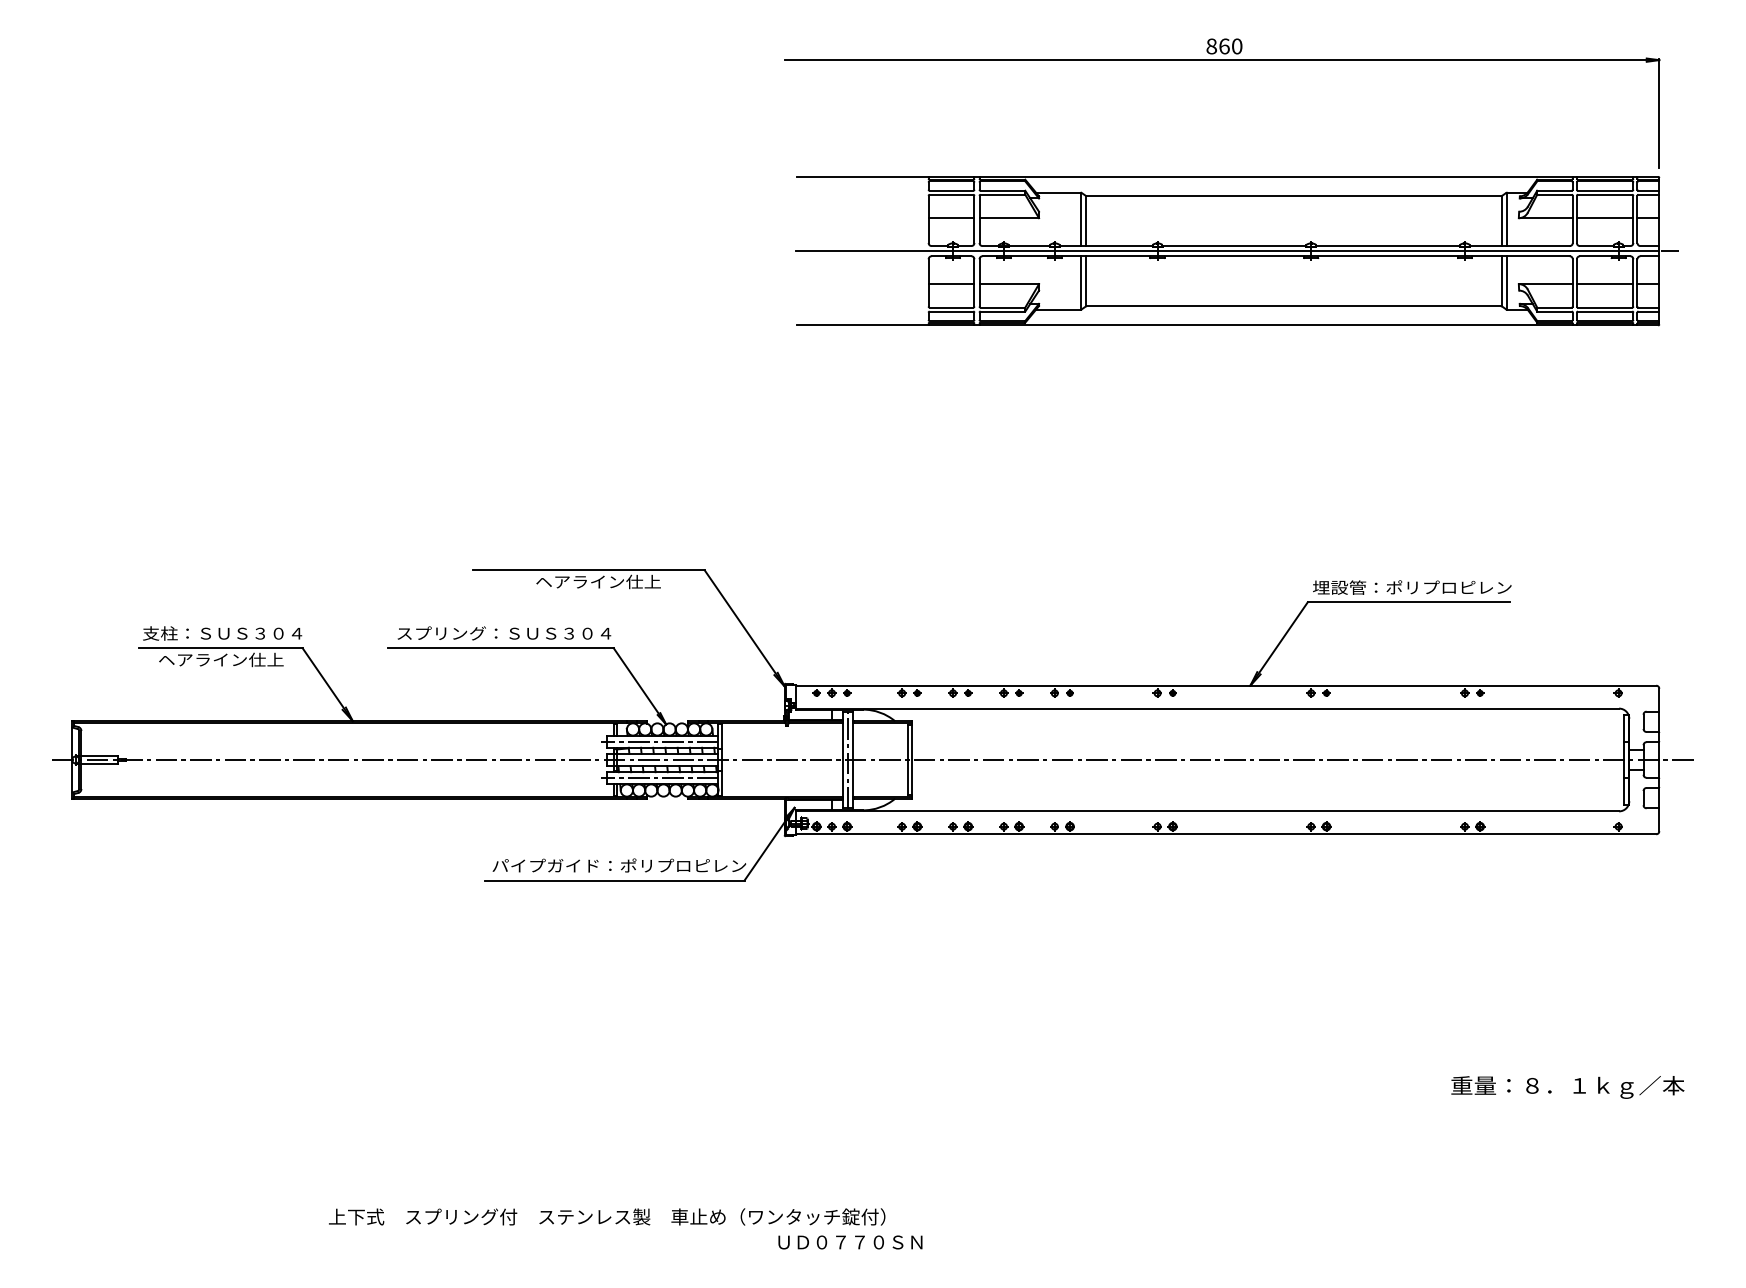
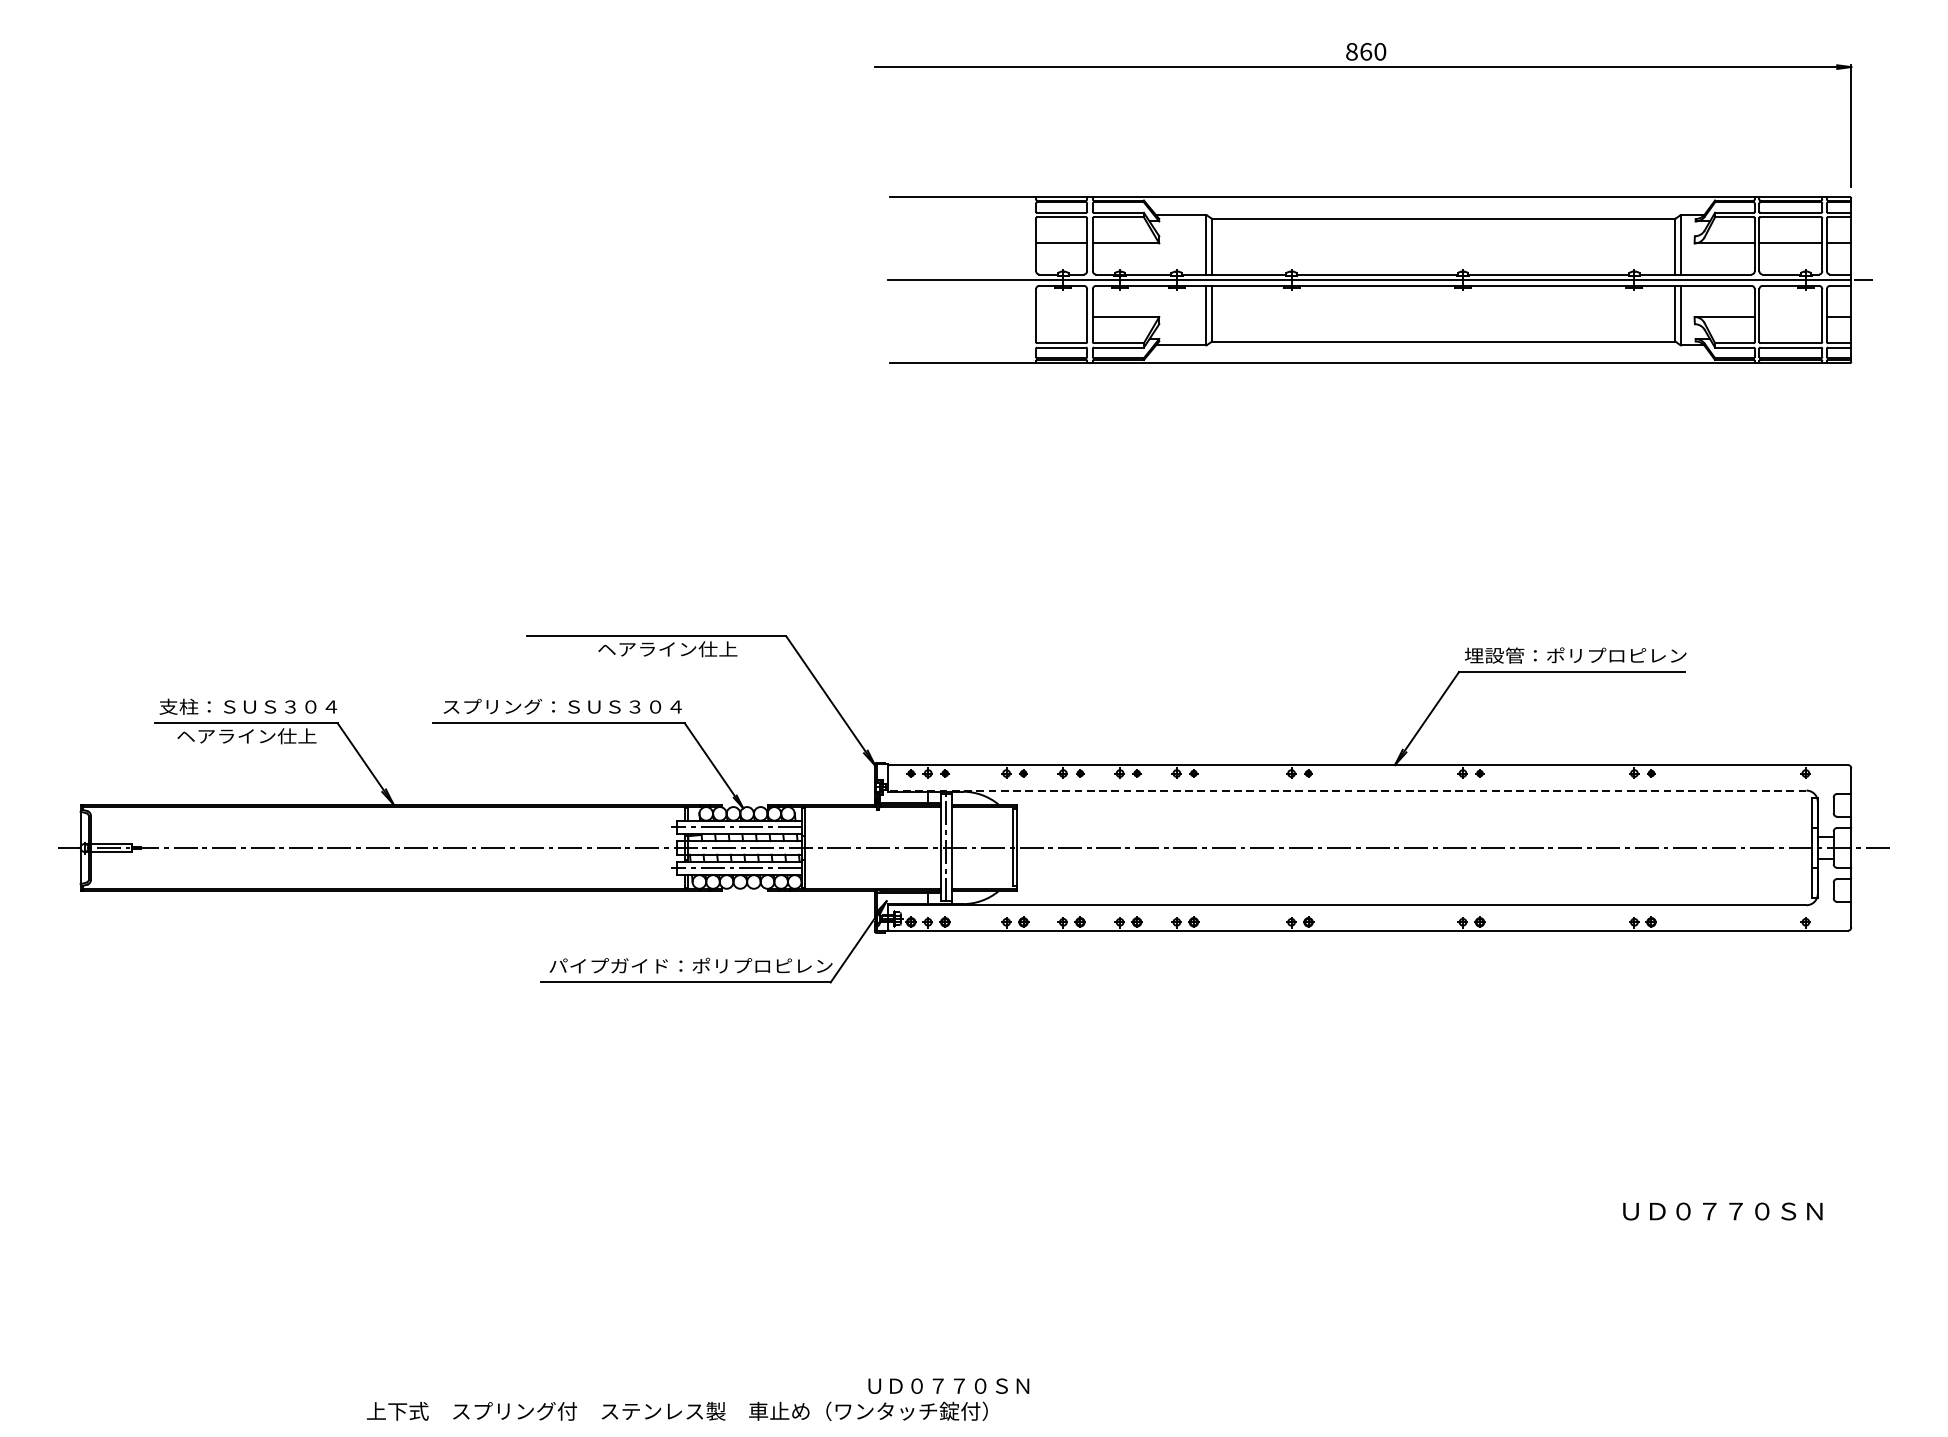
line: (951, 284) -> (1061, 317), removed
line: (1604, 284) -> (1790, 317), removed
line: (1207, 708) -> (1347, 790), solid -> dashed
text: (1567, 1087) -> (1748, 1213), 重量：８．１ｋｇ／本 -> ＵＤ０７７０ＳＮ
text: (607, 1216) -> (677, 1410), moved

